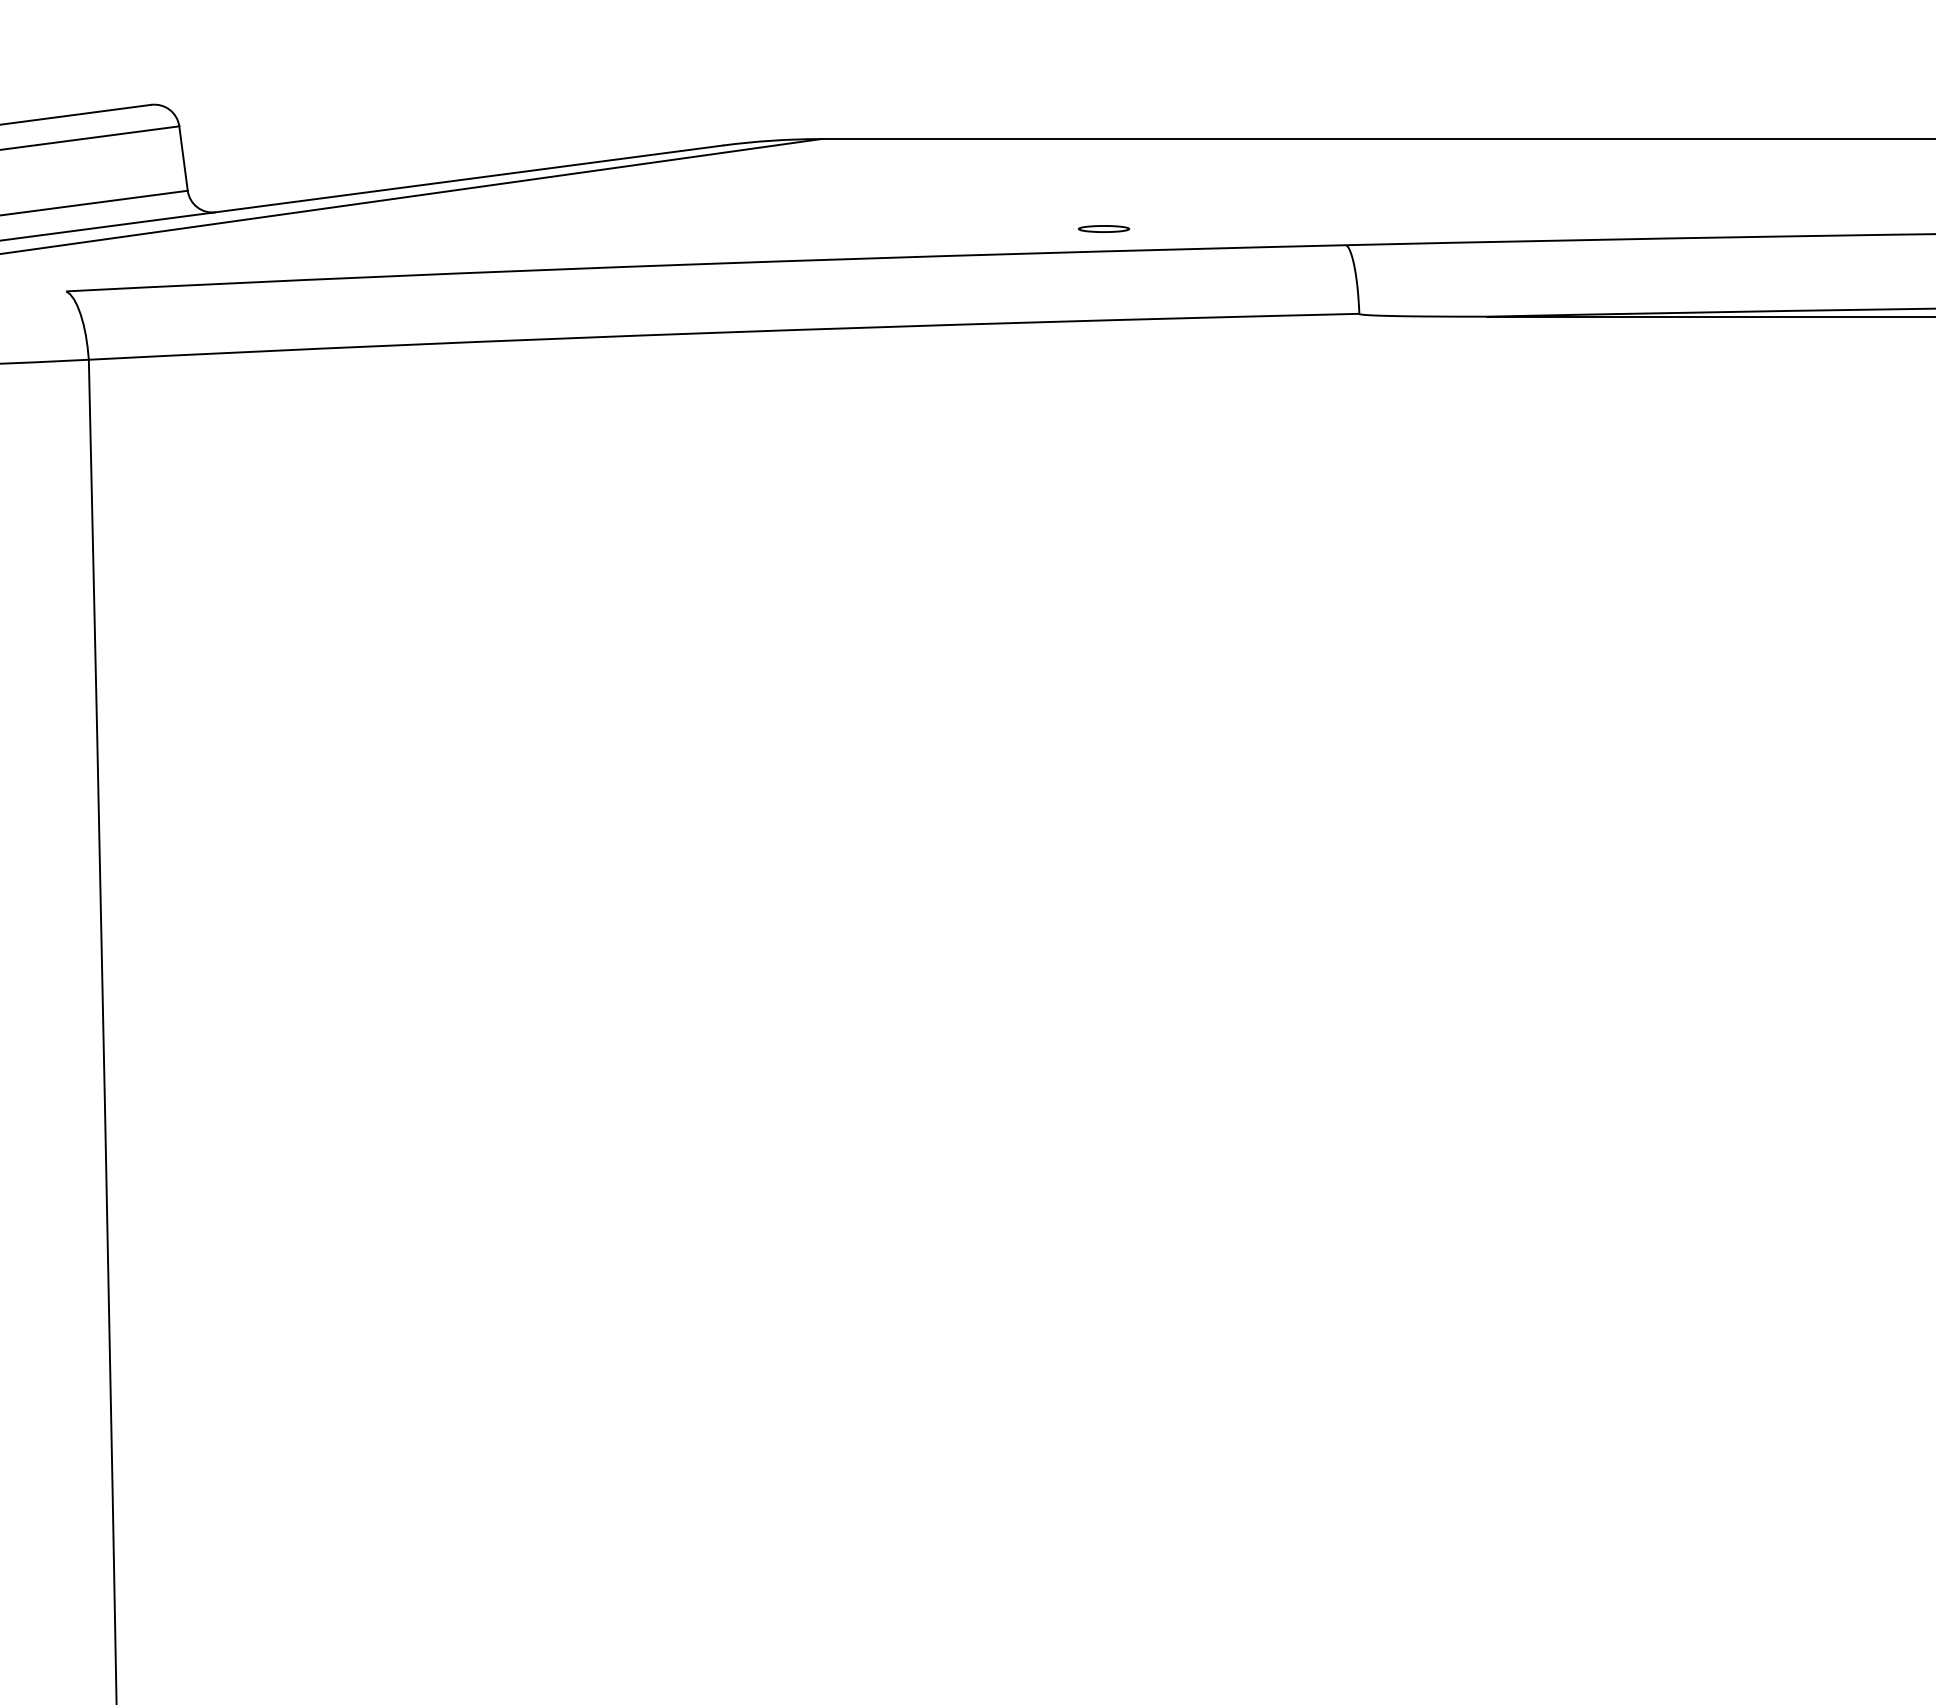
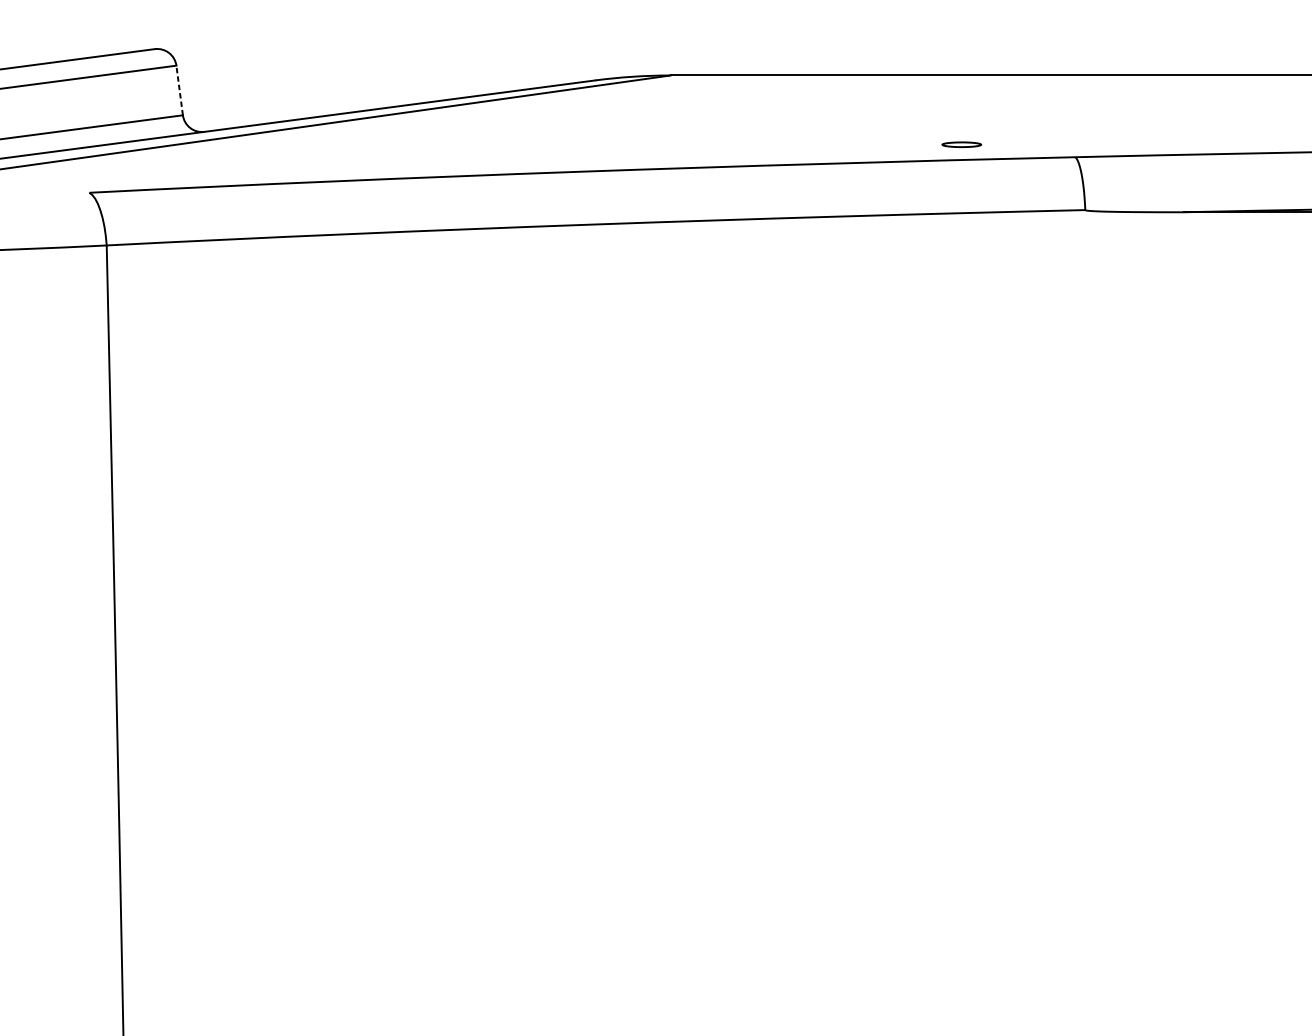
line: (183, 158) -> (179, 90), solid -> dashed
part: (1104, 228) -> (962, 144), moved

